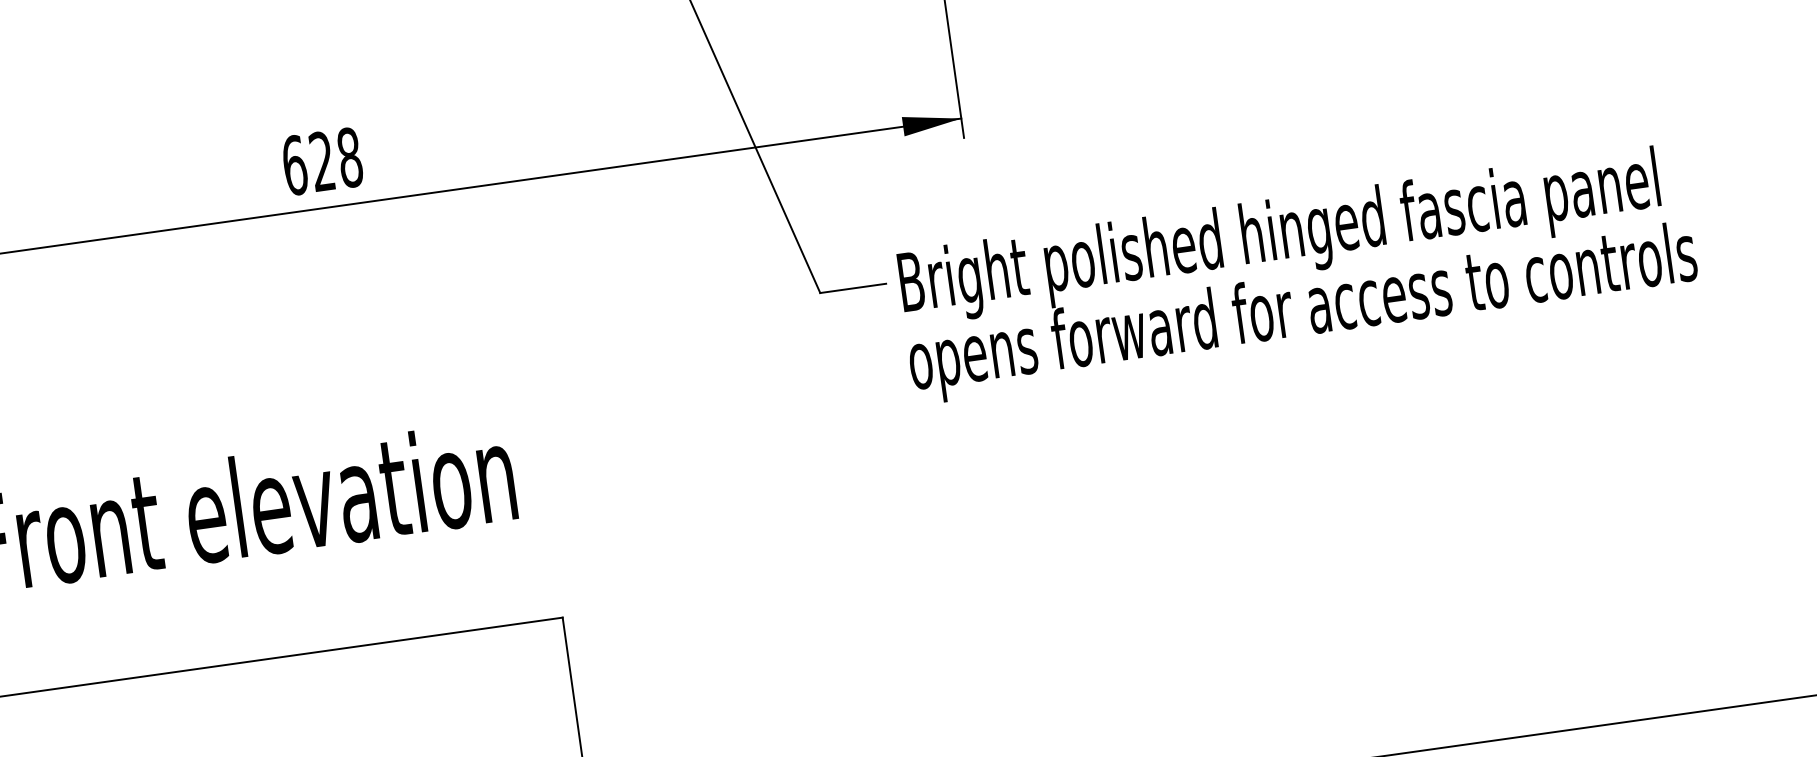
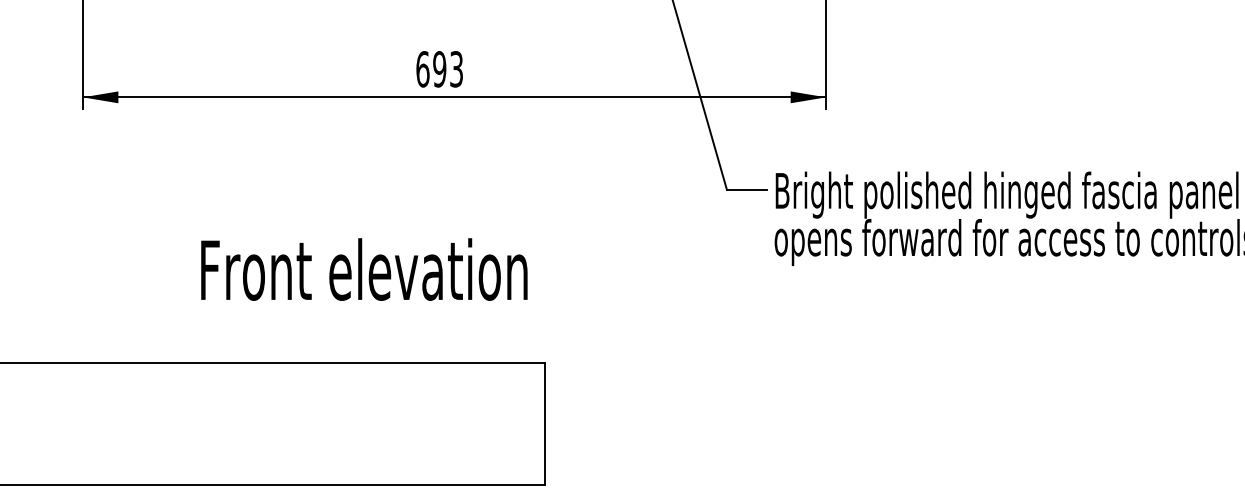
text: (336, 159) -> (448, 69), 628 -> 693

